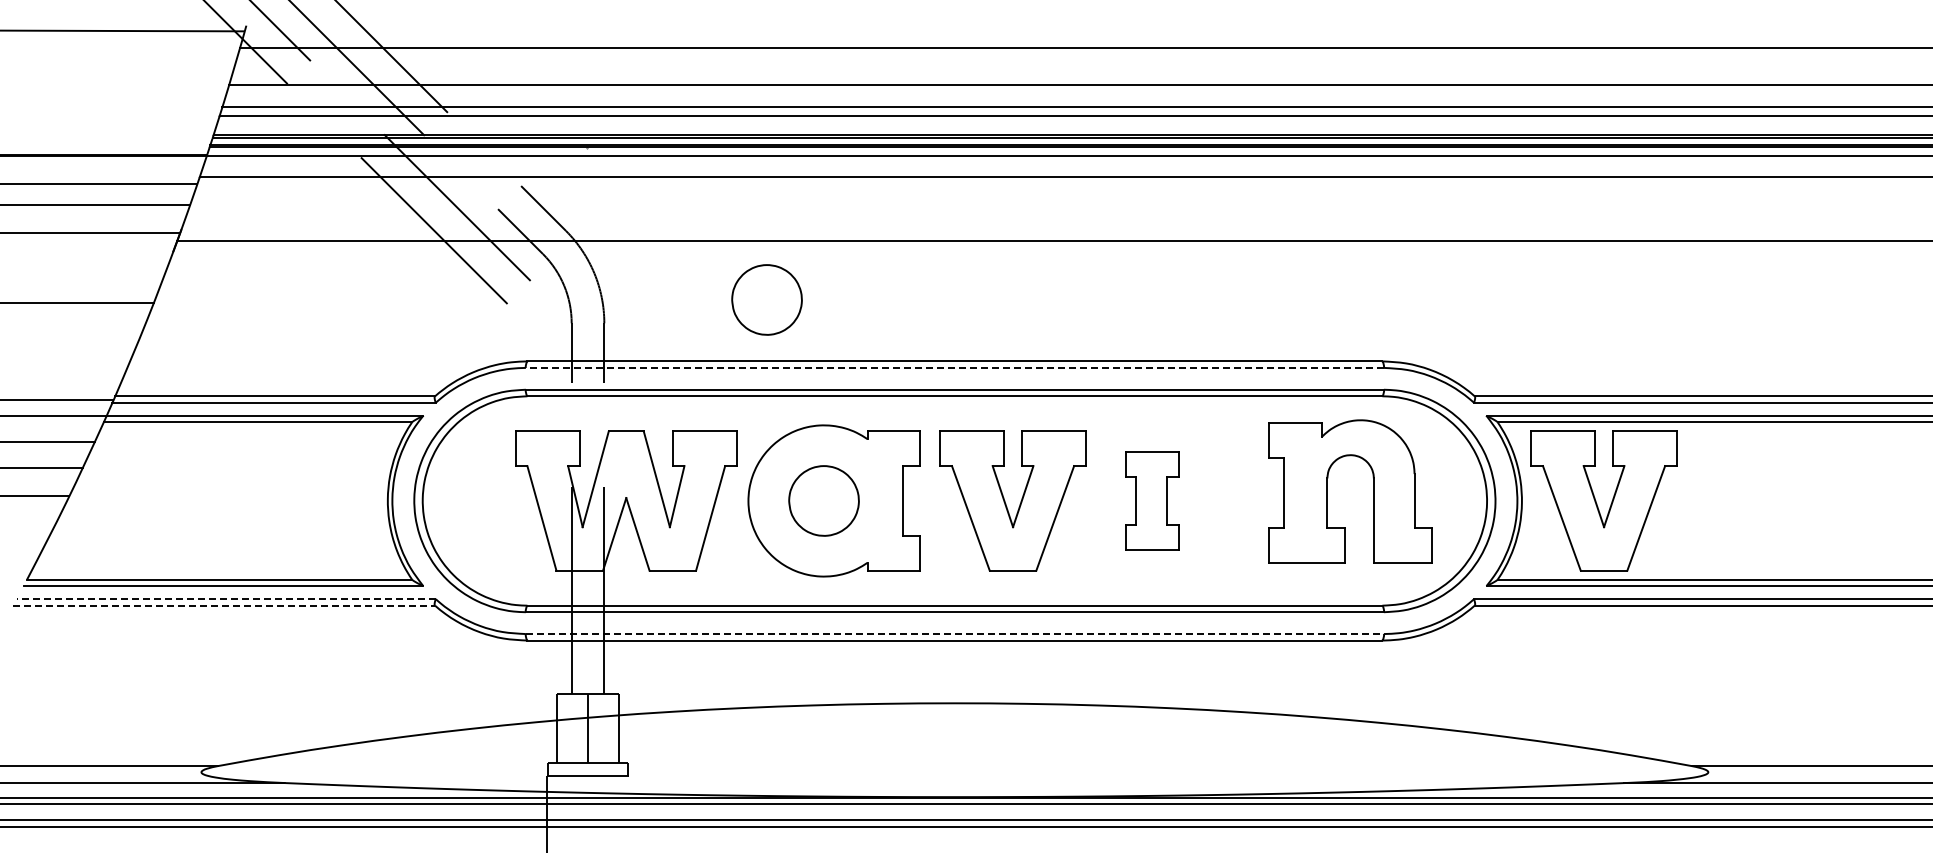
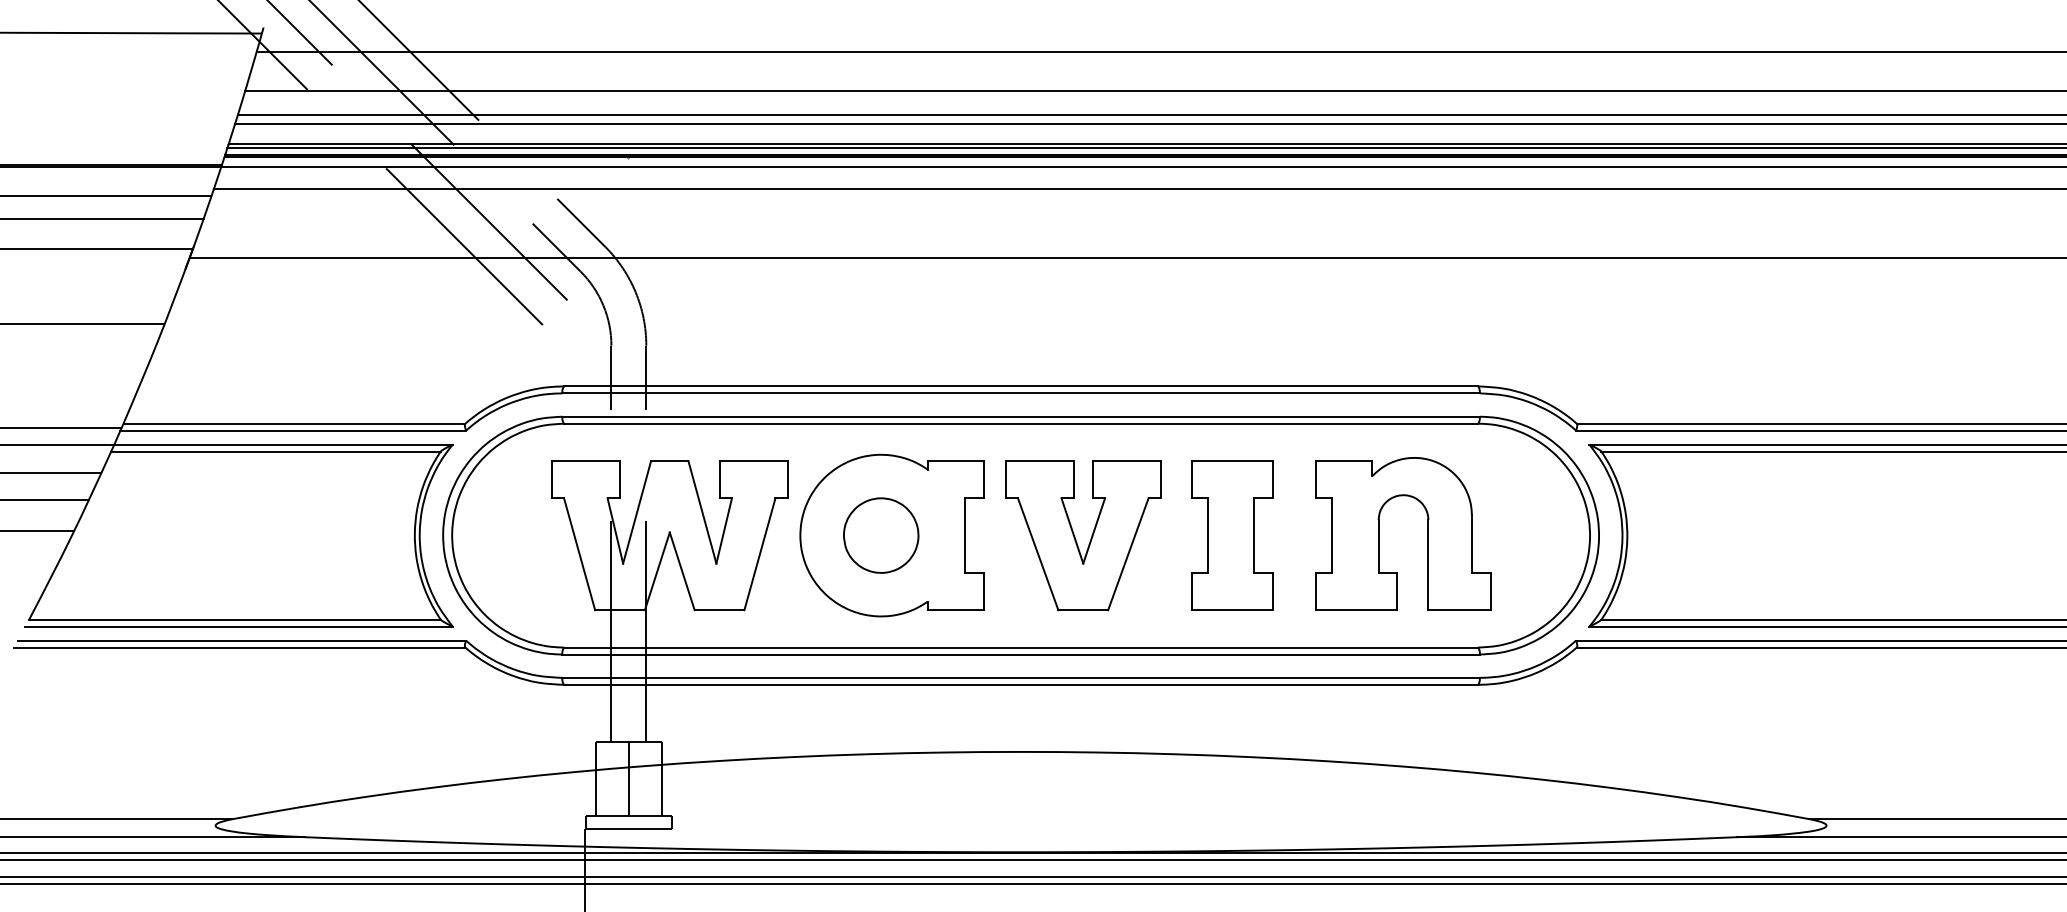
part: (766, 299) -> (819, 320), removed
line: (954, 367) -> (1020, 392), dashed -> solid
part: (1327, 491) -> (1378, 534), moved
part: (1152, 500) -> (1232, 535), size x1.43
part: (1597, 503) -> (1708, 538), removed
line: (226, 599) -> (242, 640), dashed -> solid
line: (224, 605) -> (240, 647), dashed -> solid
line: (954, 634) -> (1020, 678), dashed -> solid

